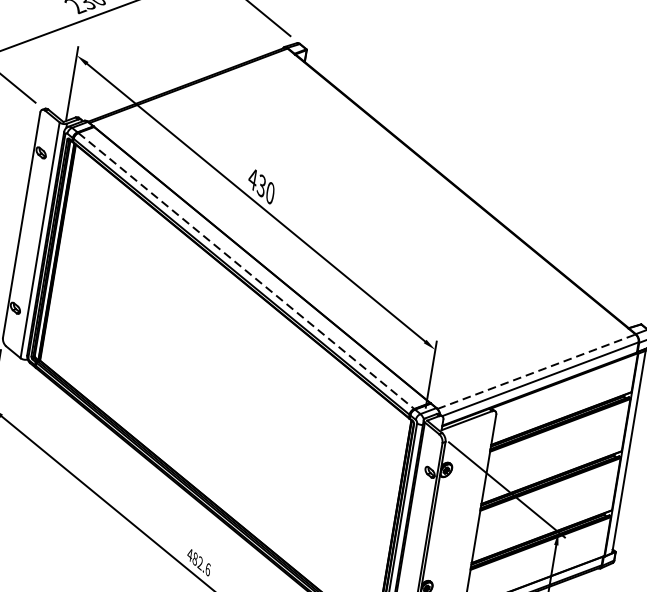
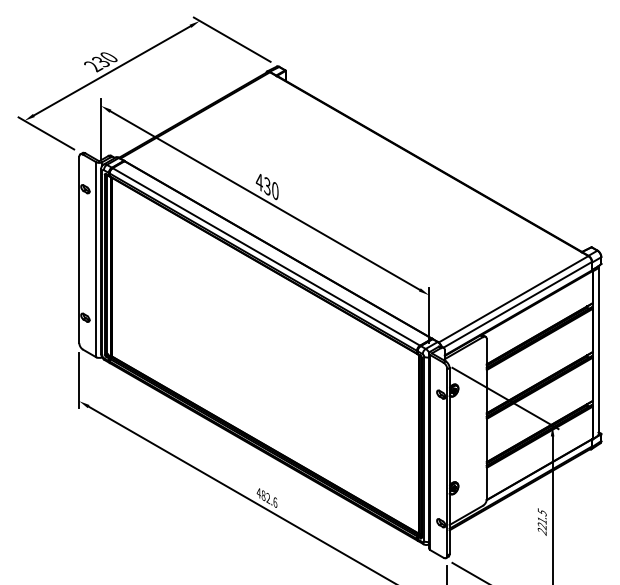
line: (246, 271) -> (266, 257), dashed -> solid
line: (537, 372) -> (514, 299), dashed -> solid

